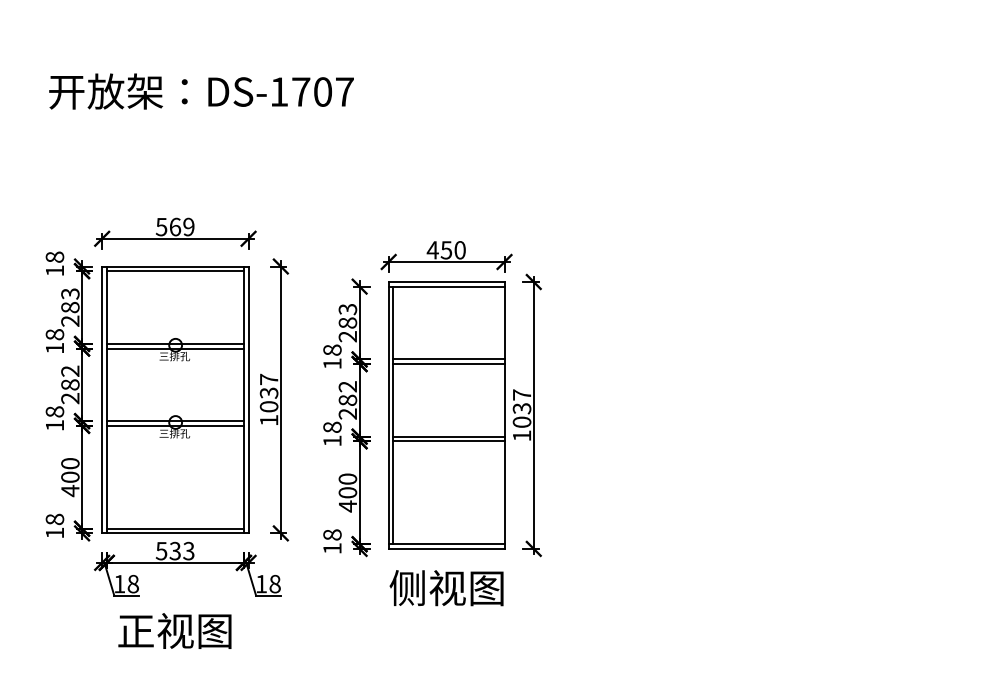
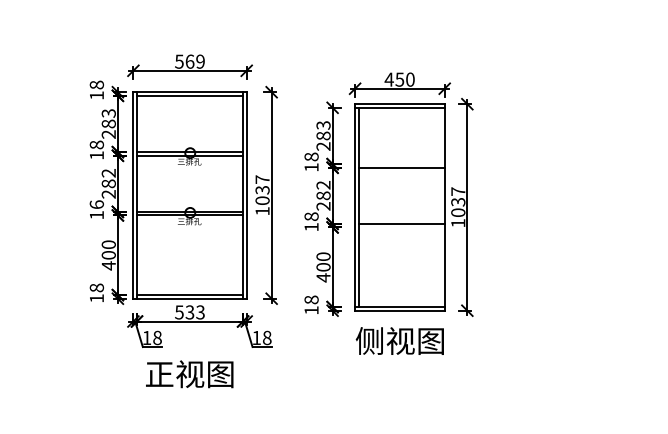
line: (448, 359) -> (401, 164), removed
text: (54, 411) -> (96, 204), 18 -> 16
line: (448, 441) -> (401, 227), removed

